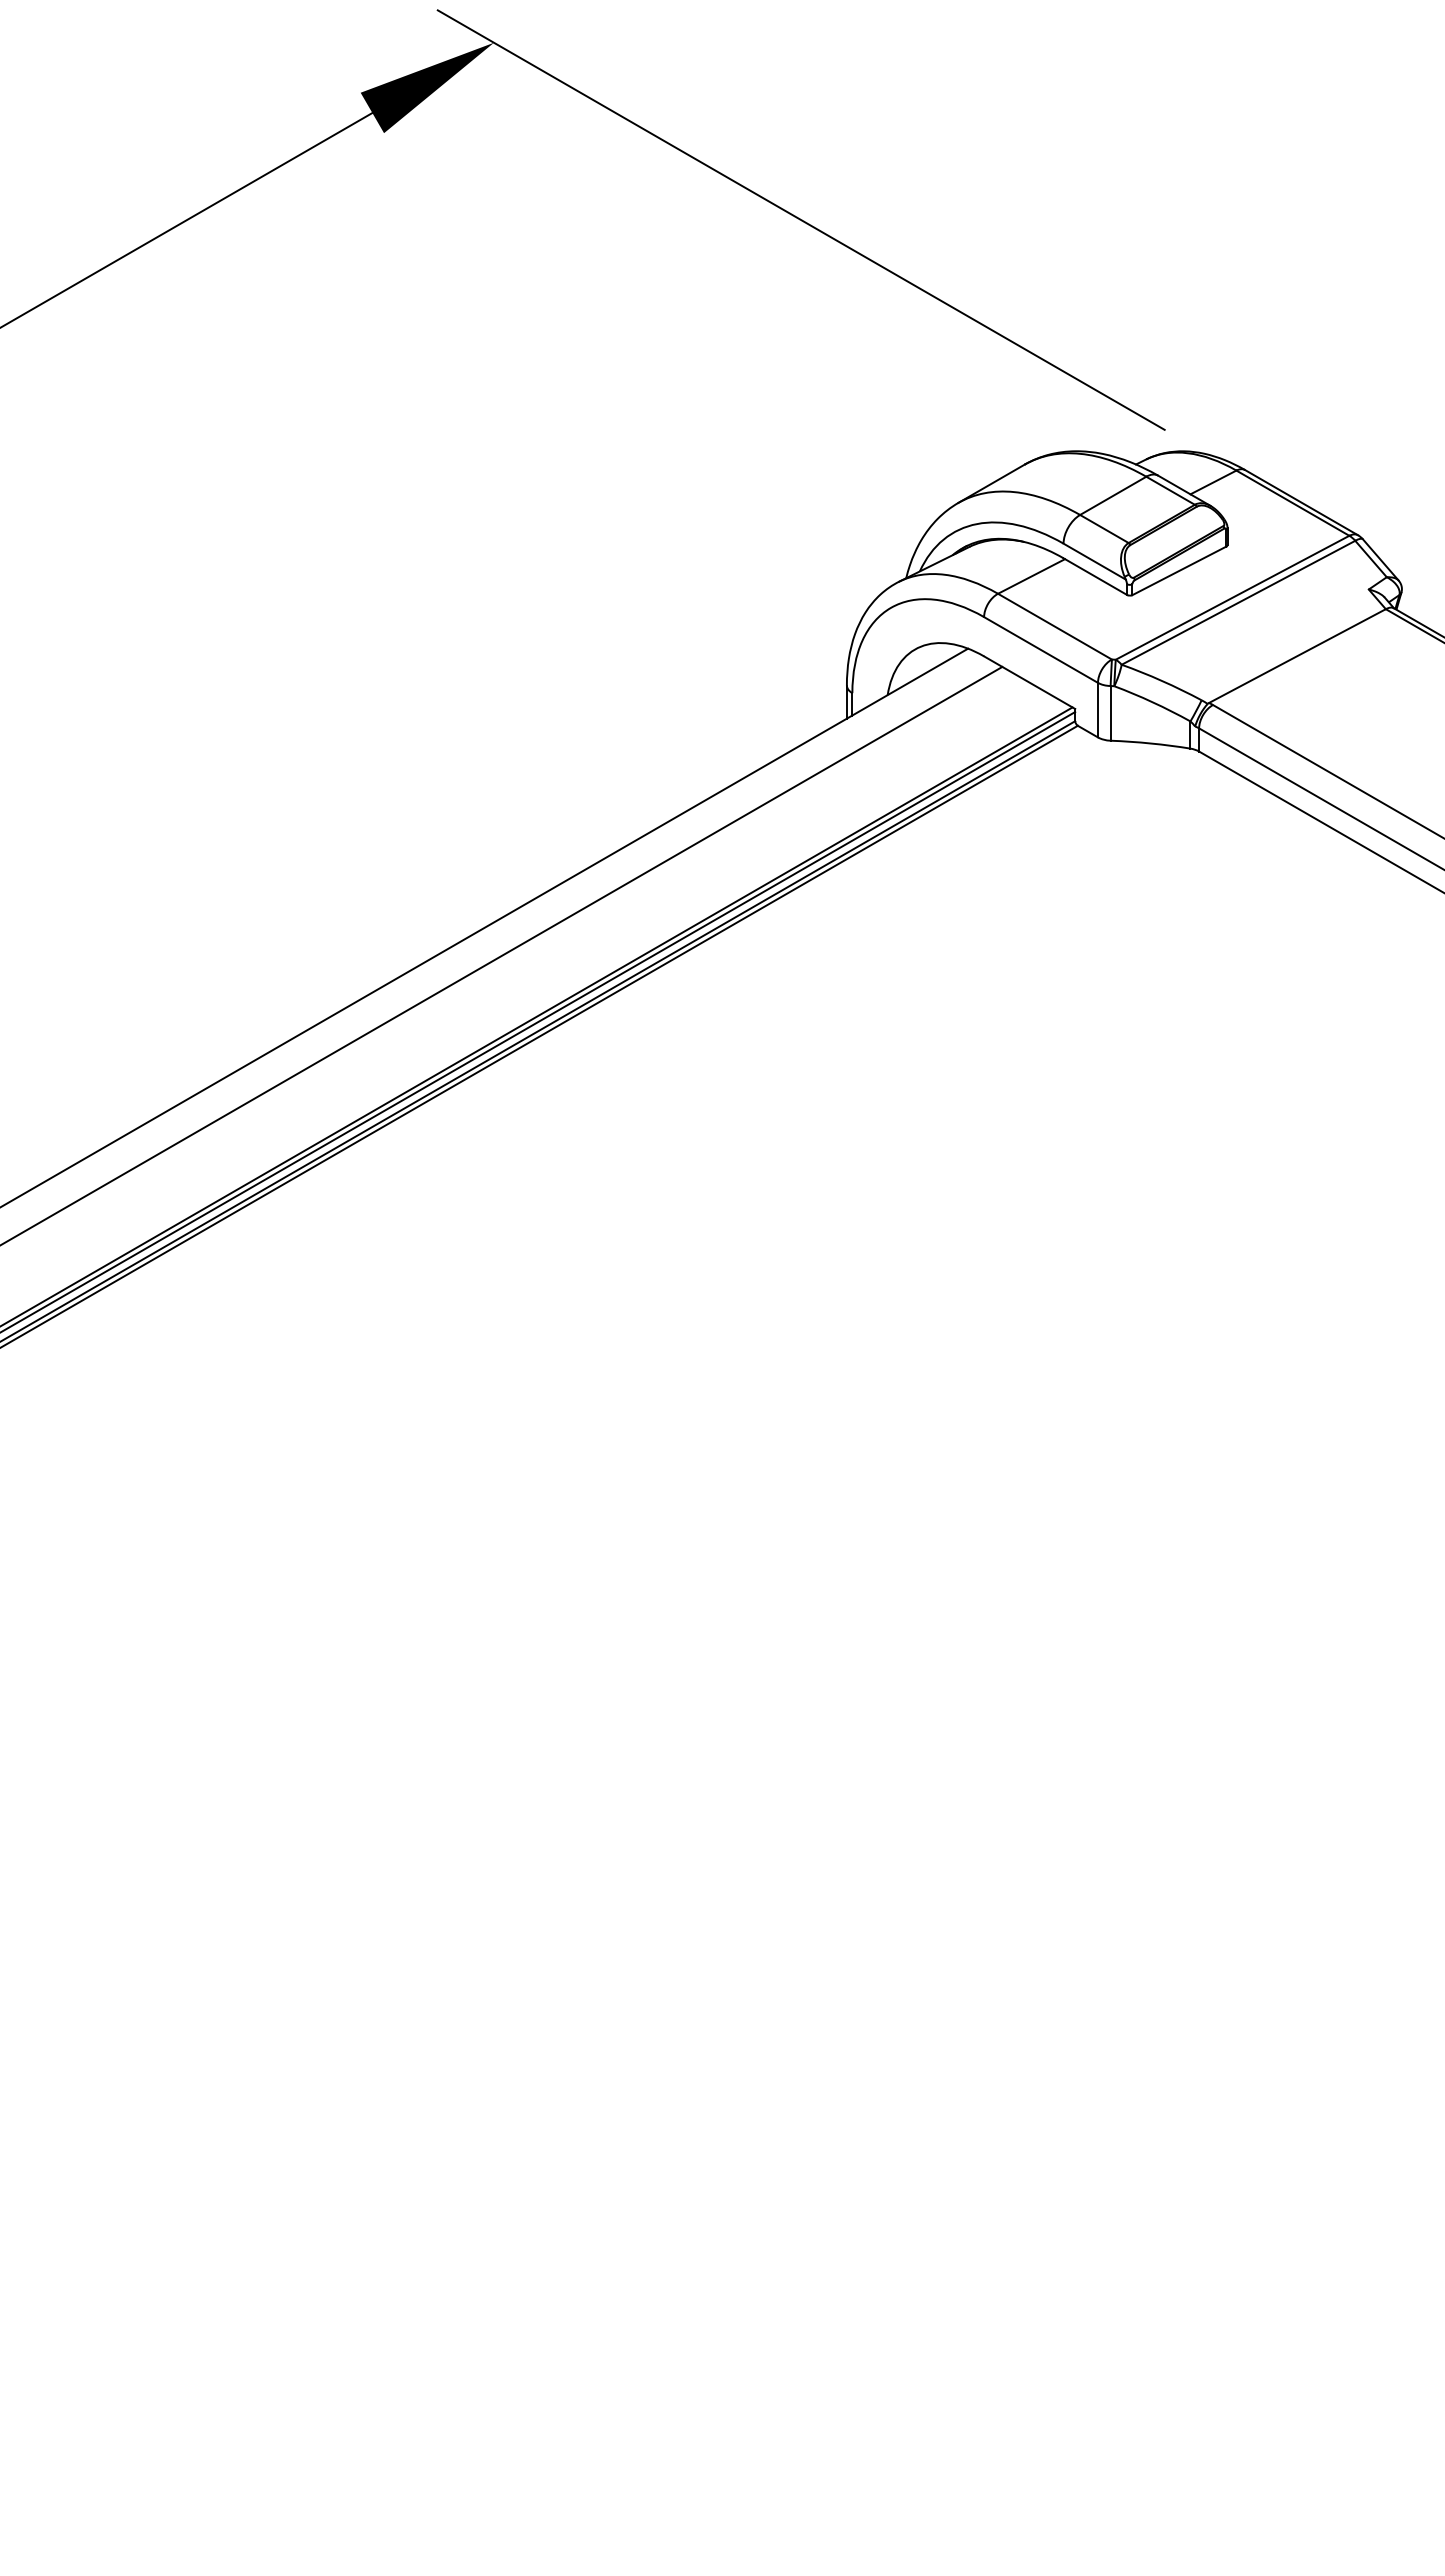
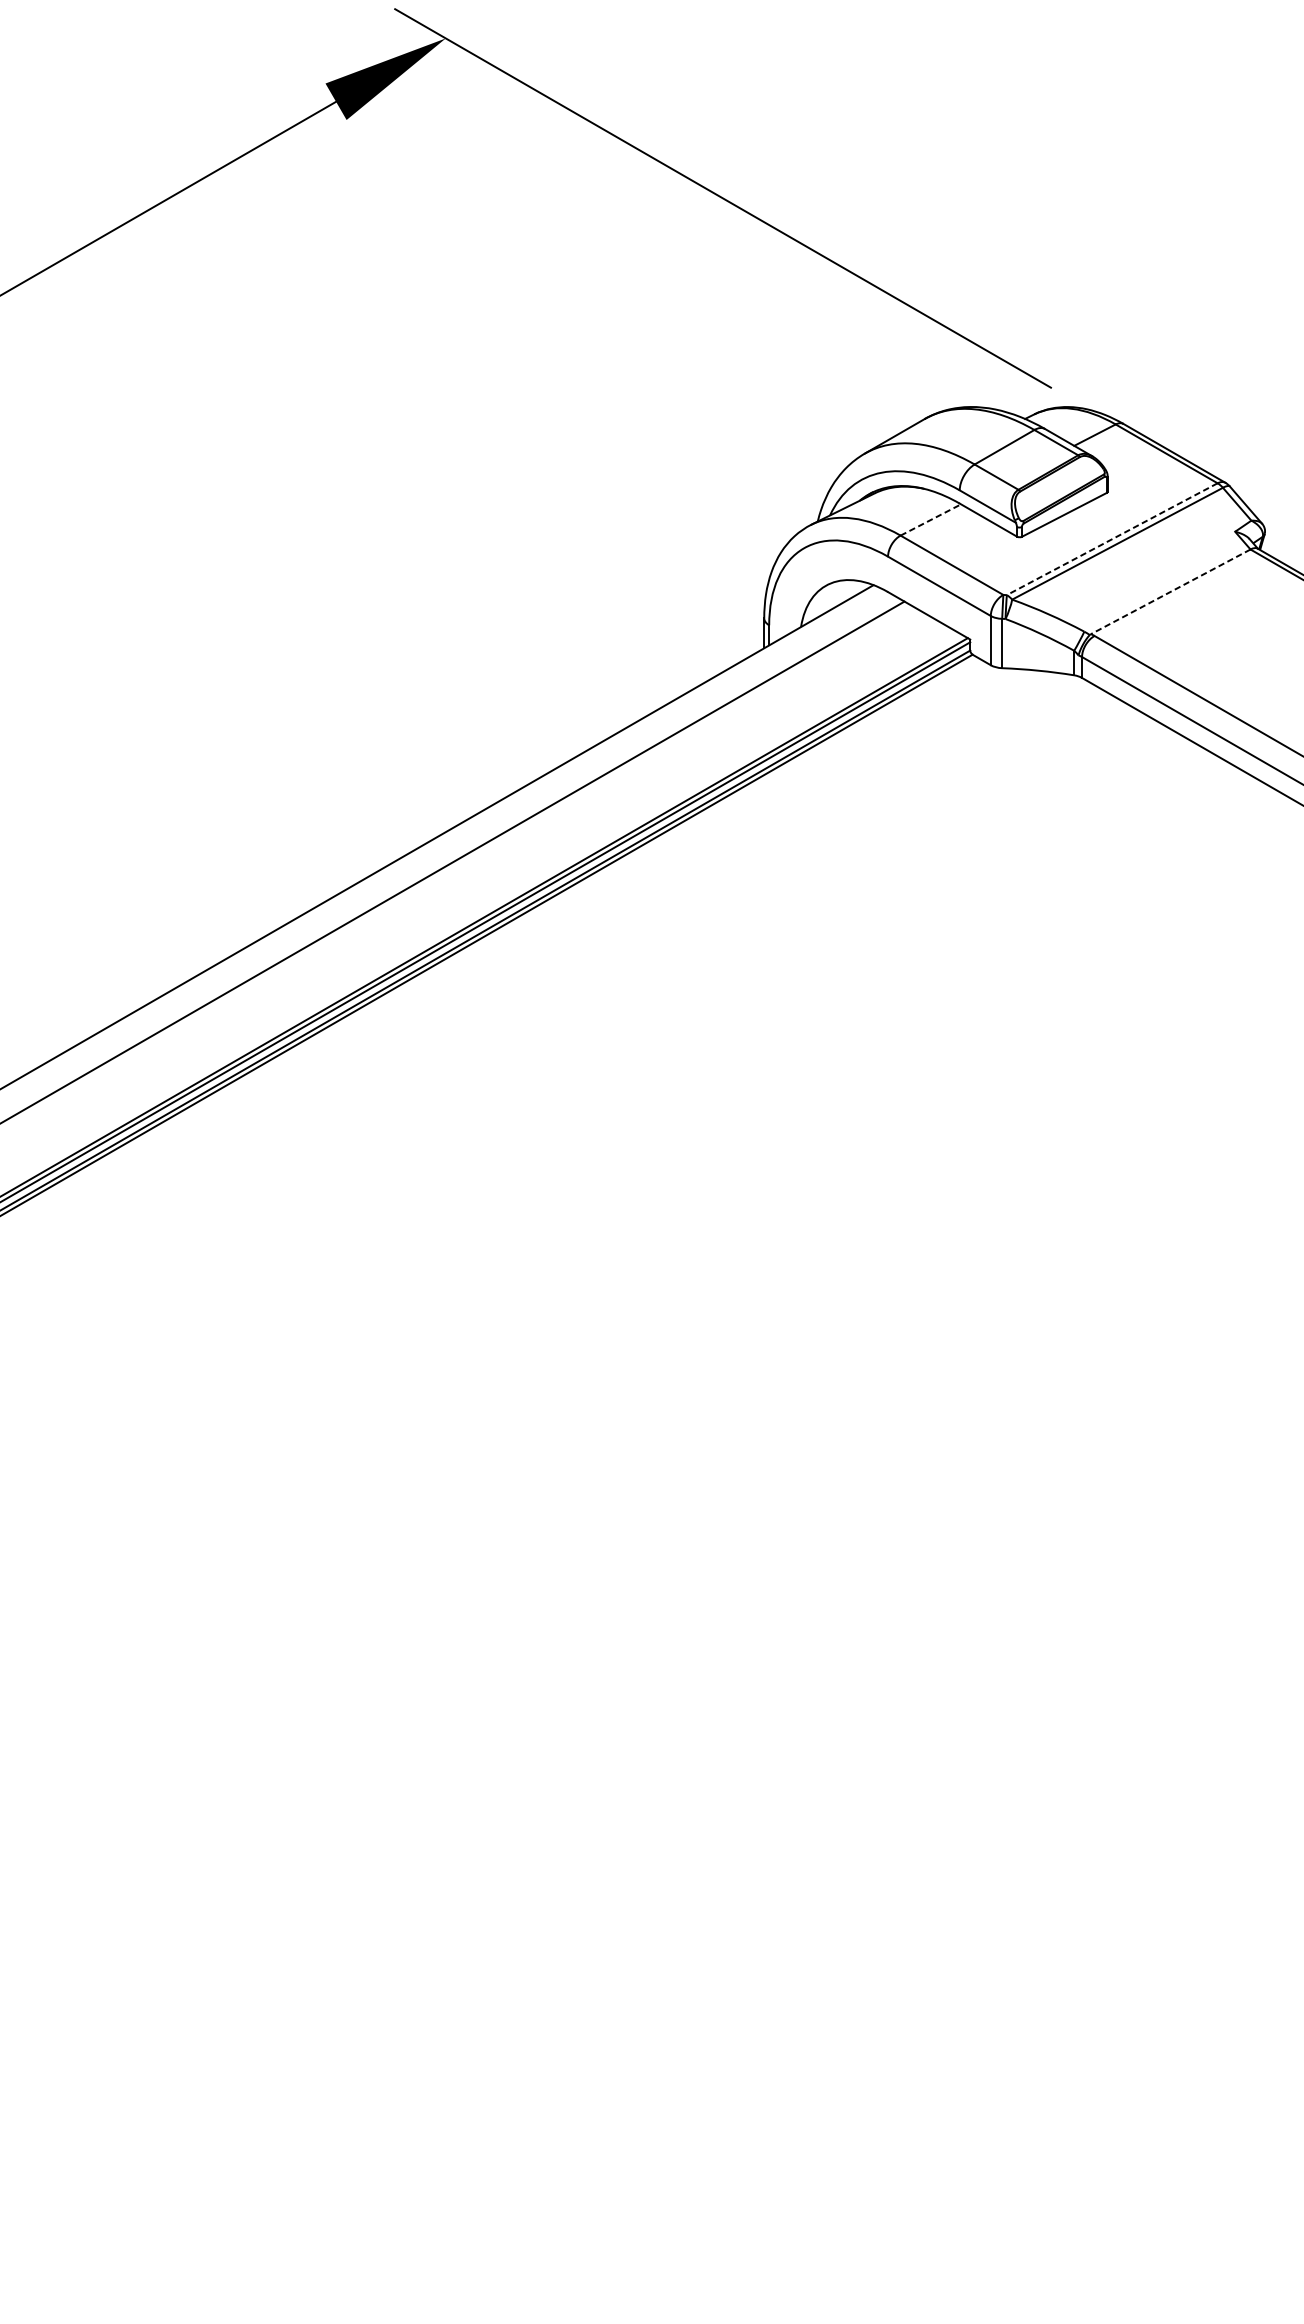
line: (1031, 576) -> (930, 520), solid -> dashed
line: (1232, 598) -> (1112, 539), solid -> dashed
line: (1296, 656) -> (1169, 592), solid -> dashed

